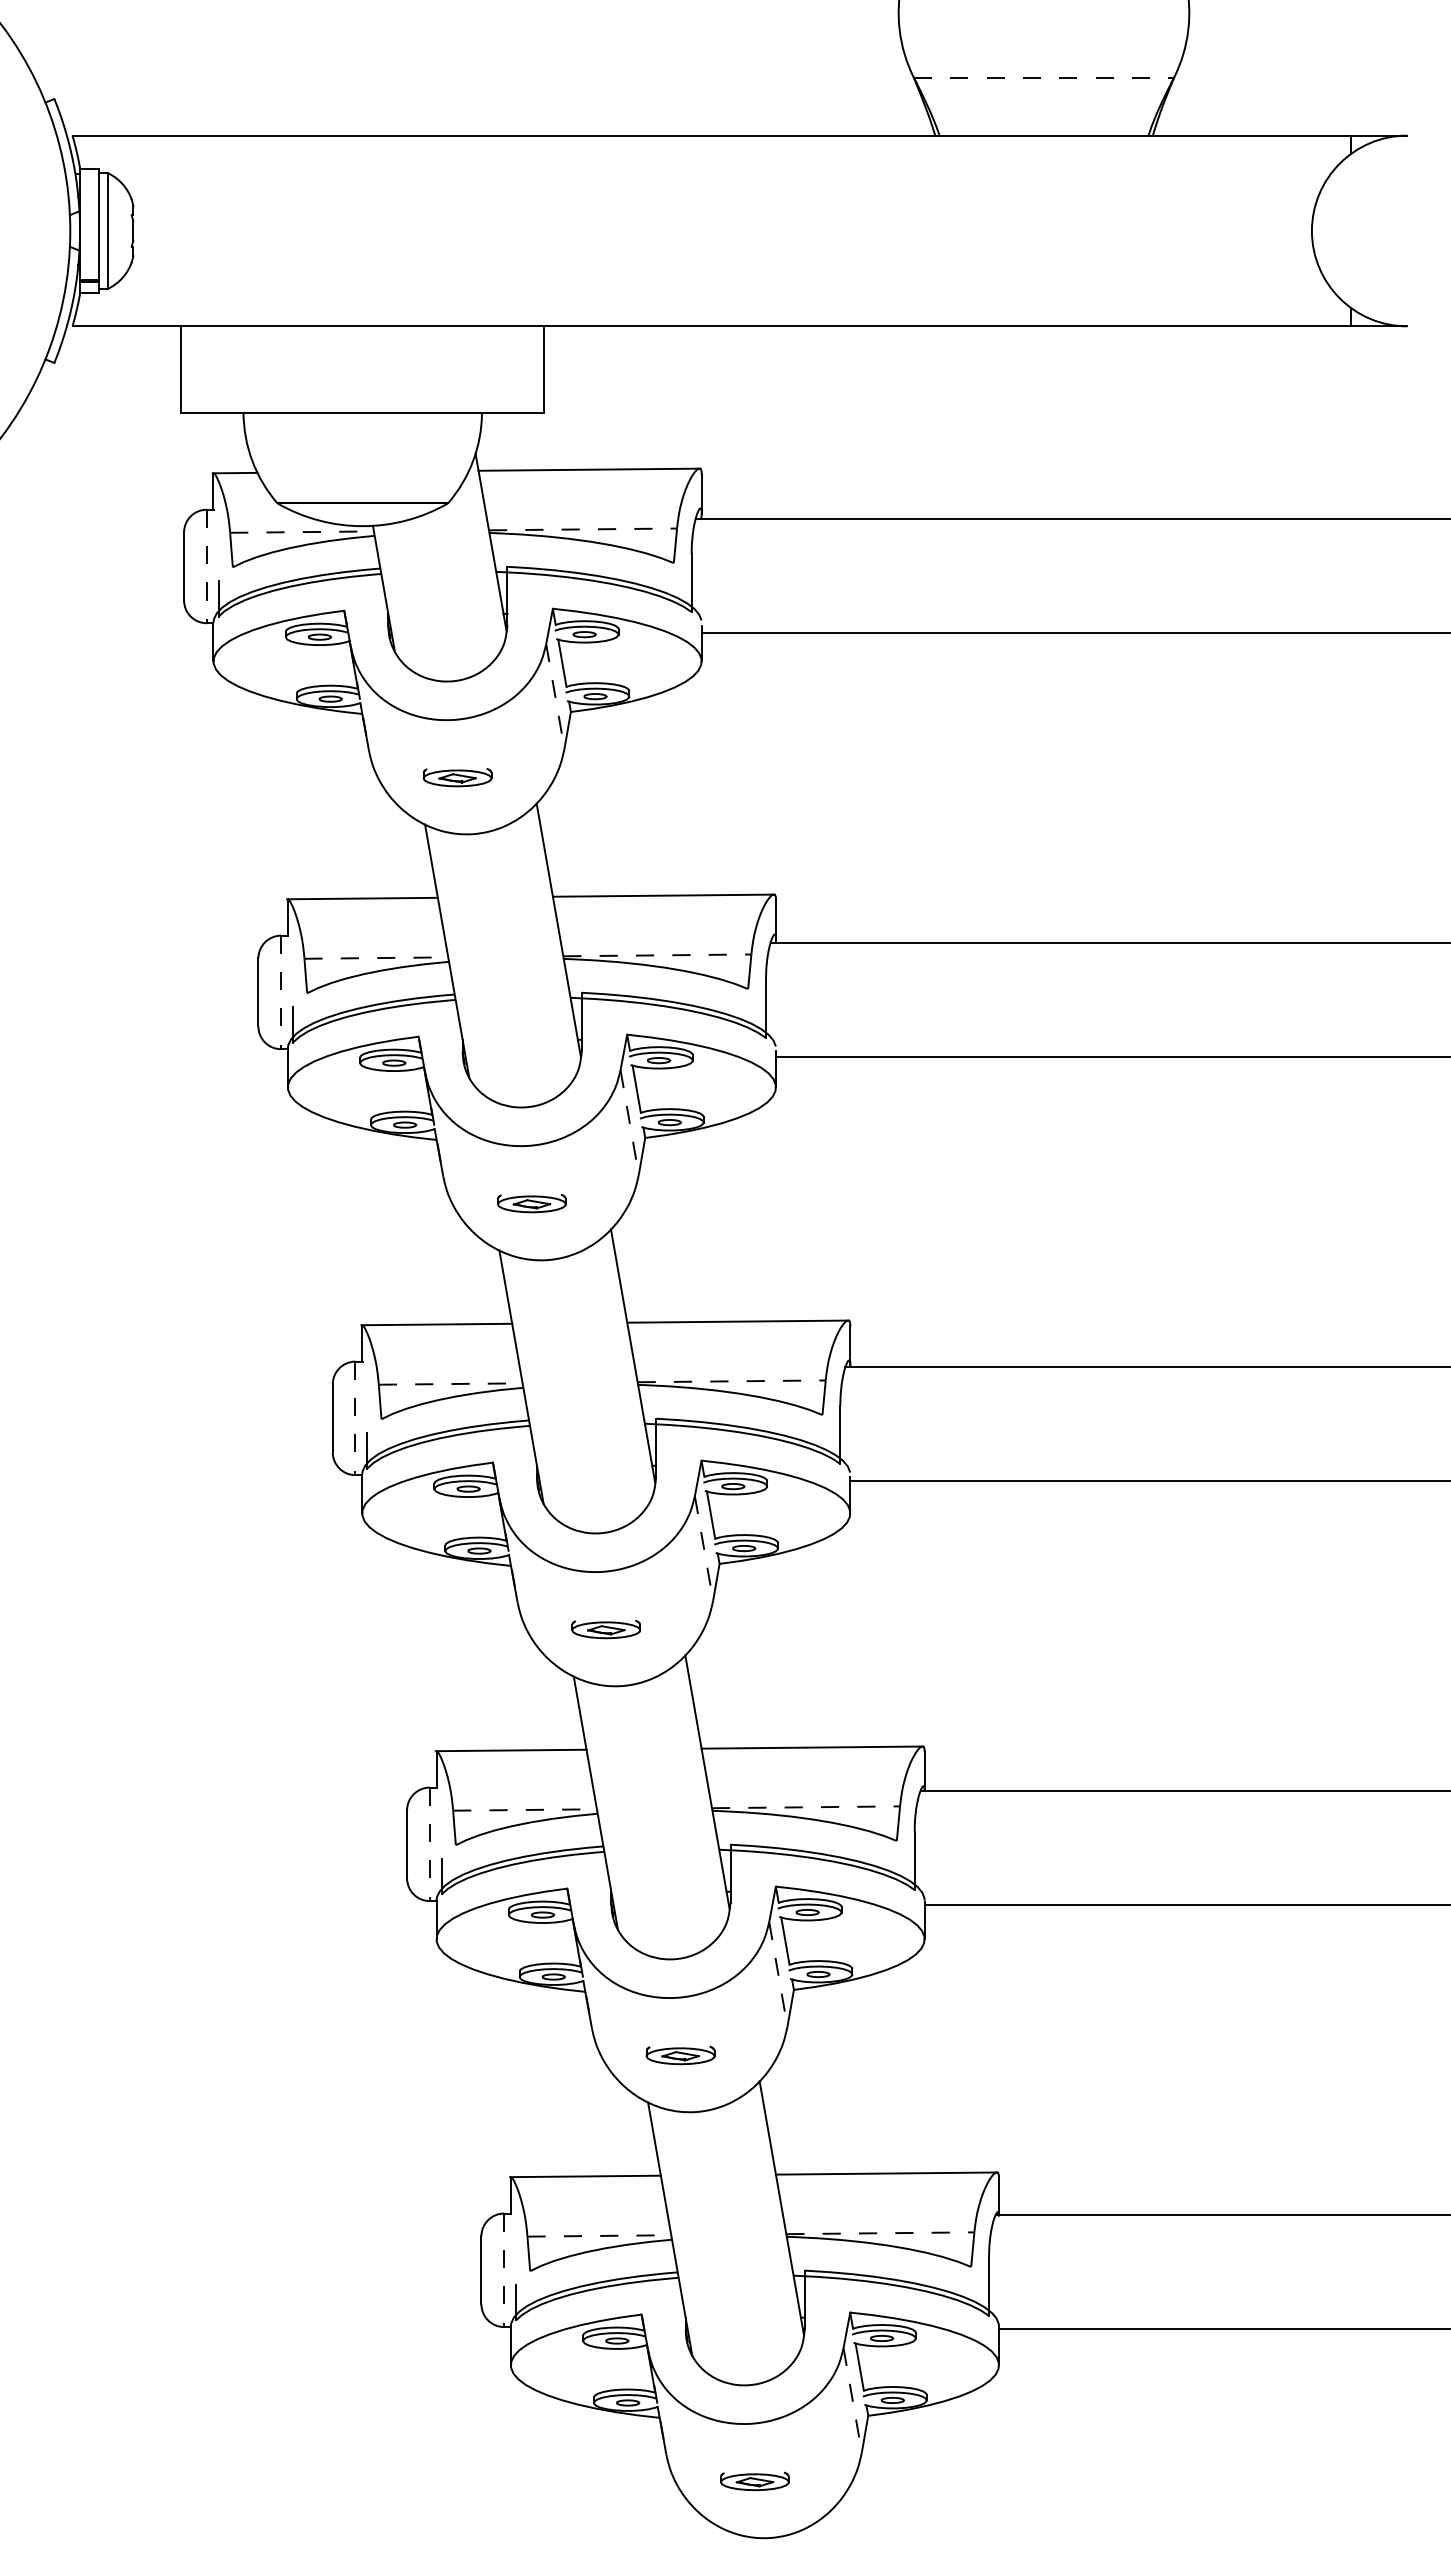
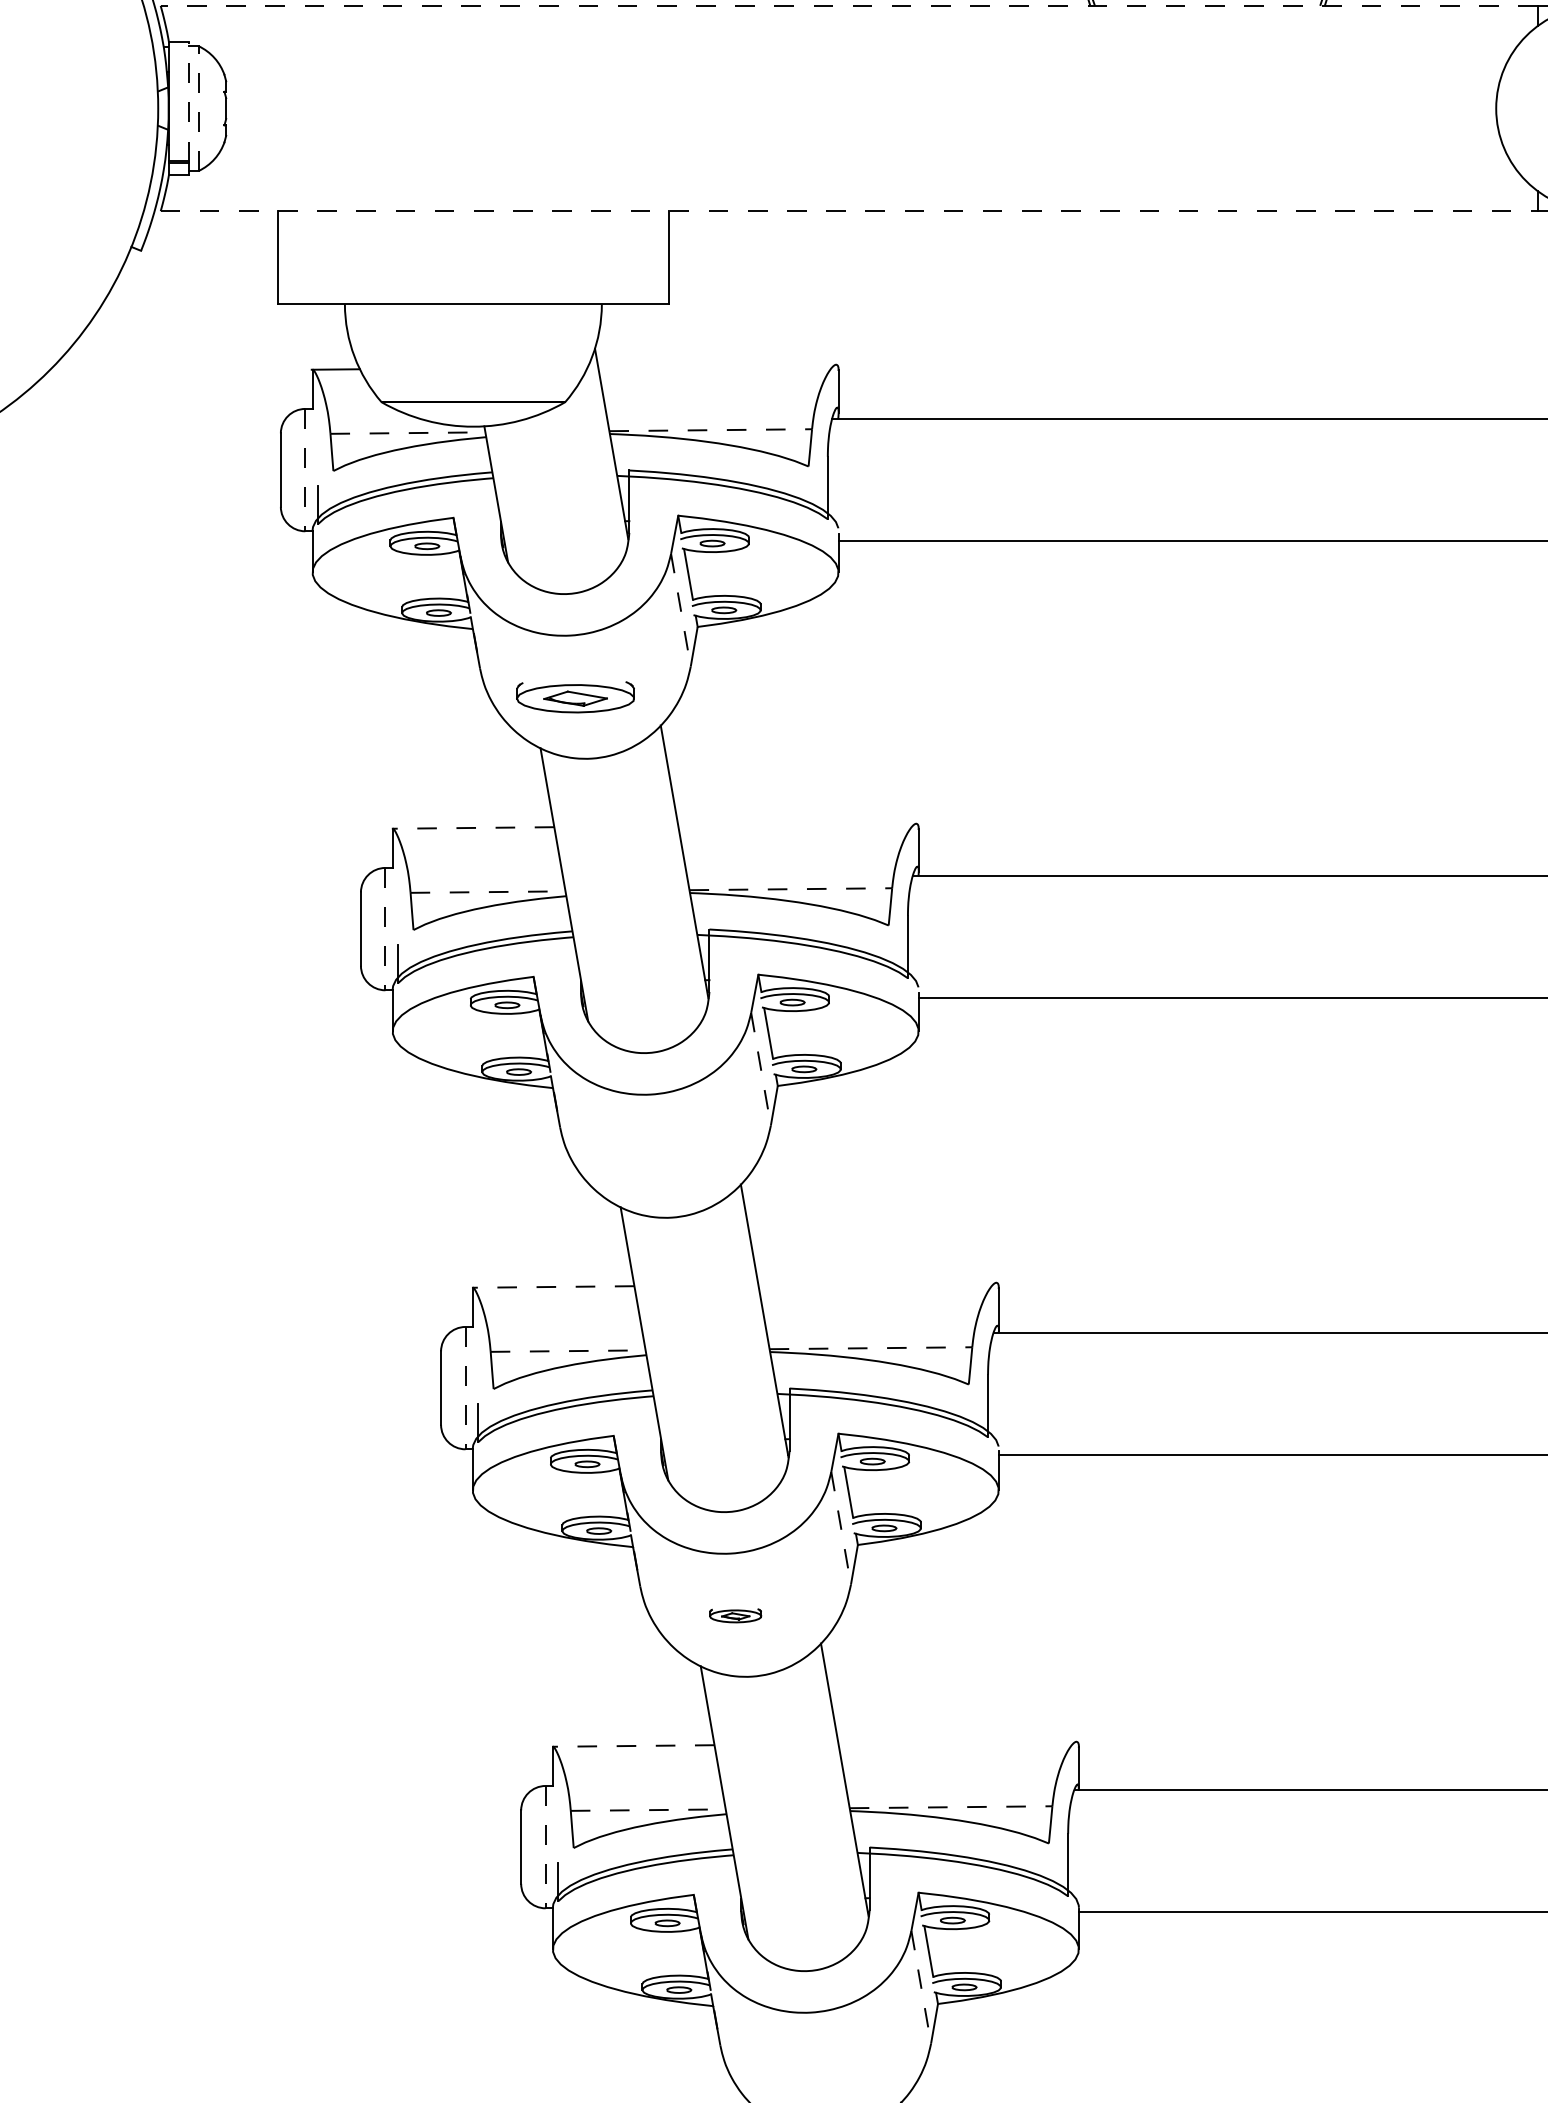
line: (711, 135) -> (849, 5), solid -> dashed
line: (99, 223) -> (189, 100), solid -> dashed
line: (107, 231) -> (198, 109), solid -> dashed
line: (711, 326) -> (849, 211), solid -> dashed
line: (589, 469) -> (717, 365), removed
part: (457, 777) -> (575, 697), size x1.6
line: (663, 895) -> (797, 824), removed
line: (361, 898) -> (472, 827), solid -> dashed
part: (531, 1203) -> (655, 1156), removed
line: (738, 1321) -> (878, 1283), removed
line: (436, 1324) -> (552, 1286), solid -> dashed
part: (605, 1629) -> (734, 1615), size x0.7
line: (812, 1747) -> (958, 1742), removed
line: (510, 1750) -> (632, 1746), solid -> dashed
part: (680, 2055) -> (815, 2074), removed

